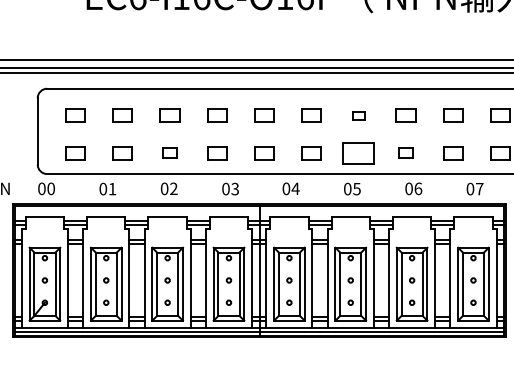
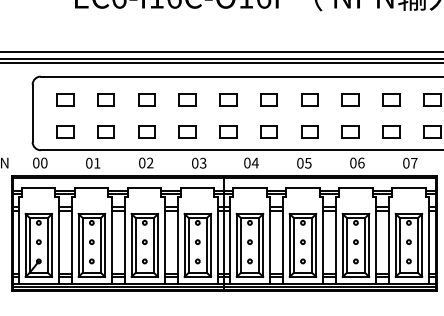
part: (358, 115) -> (309, 99), size x1.67
part: (169, 152) -> (146, 131), size x1.43
part: (358, 152) -> (309, 131), size x0.62
part: (405, 152) -> (350, 131), size x1.43

